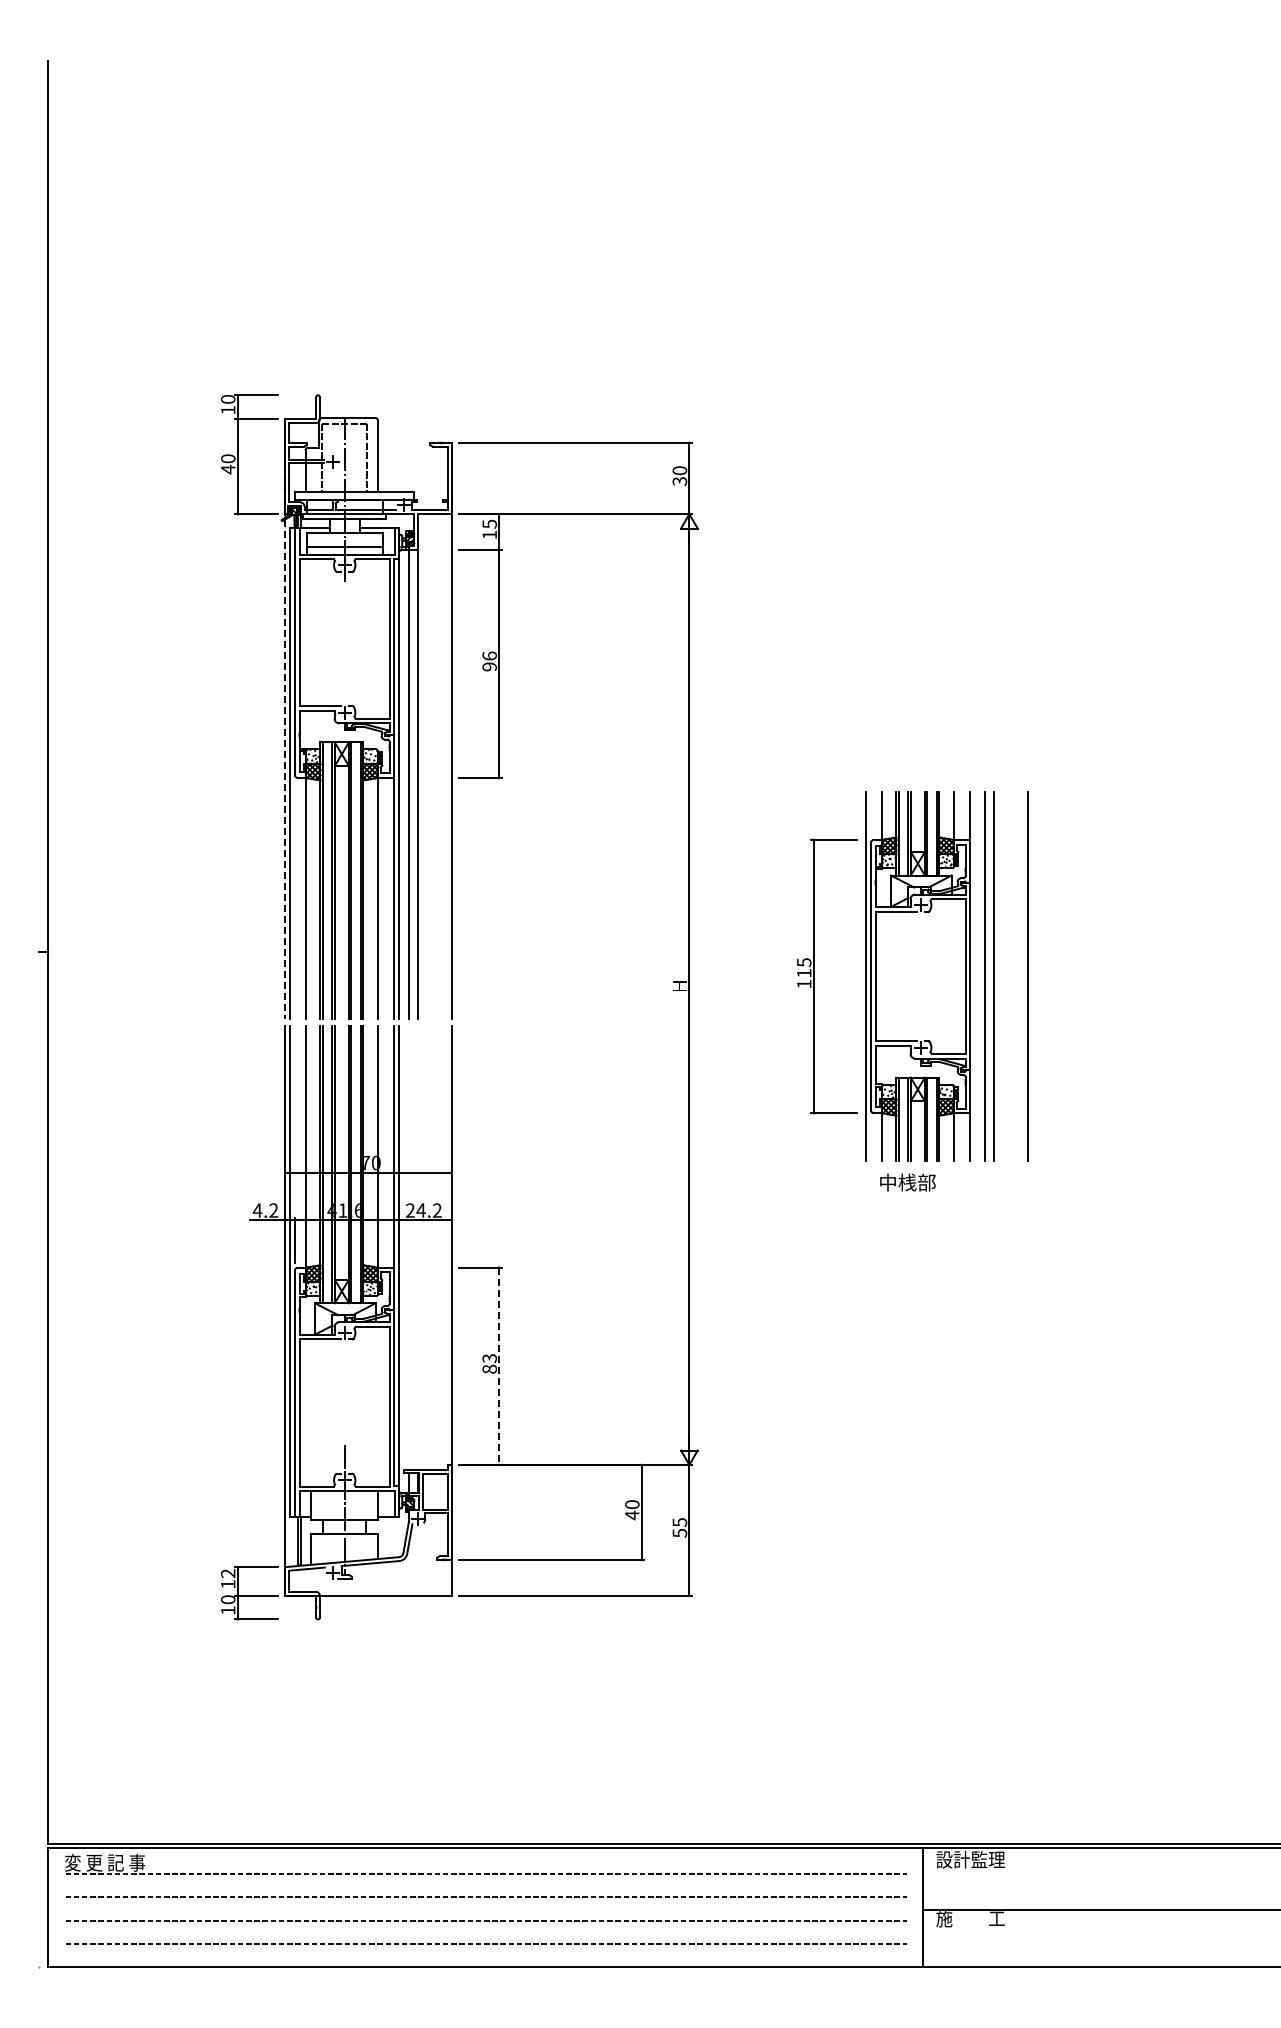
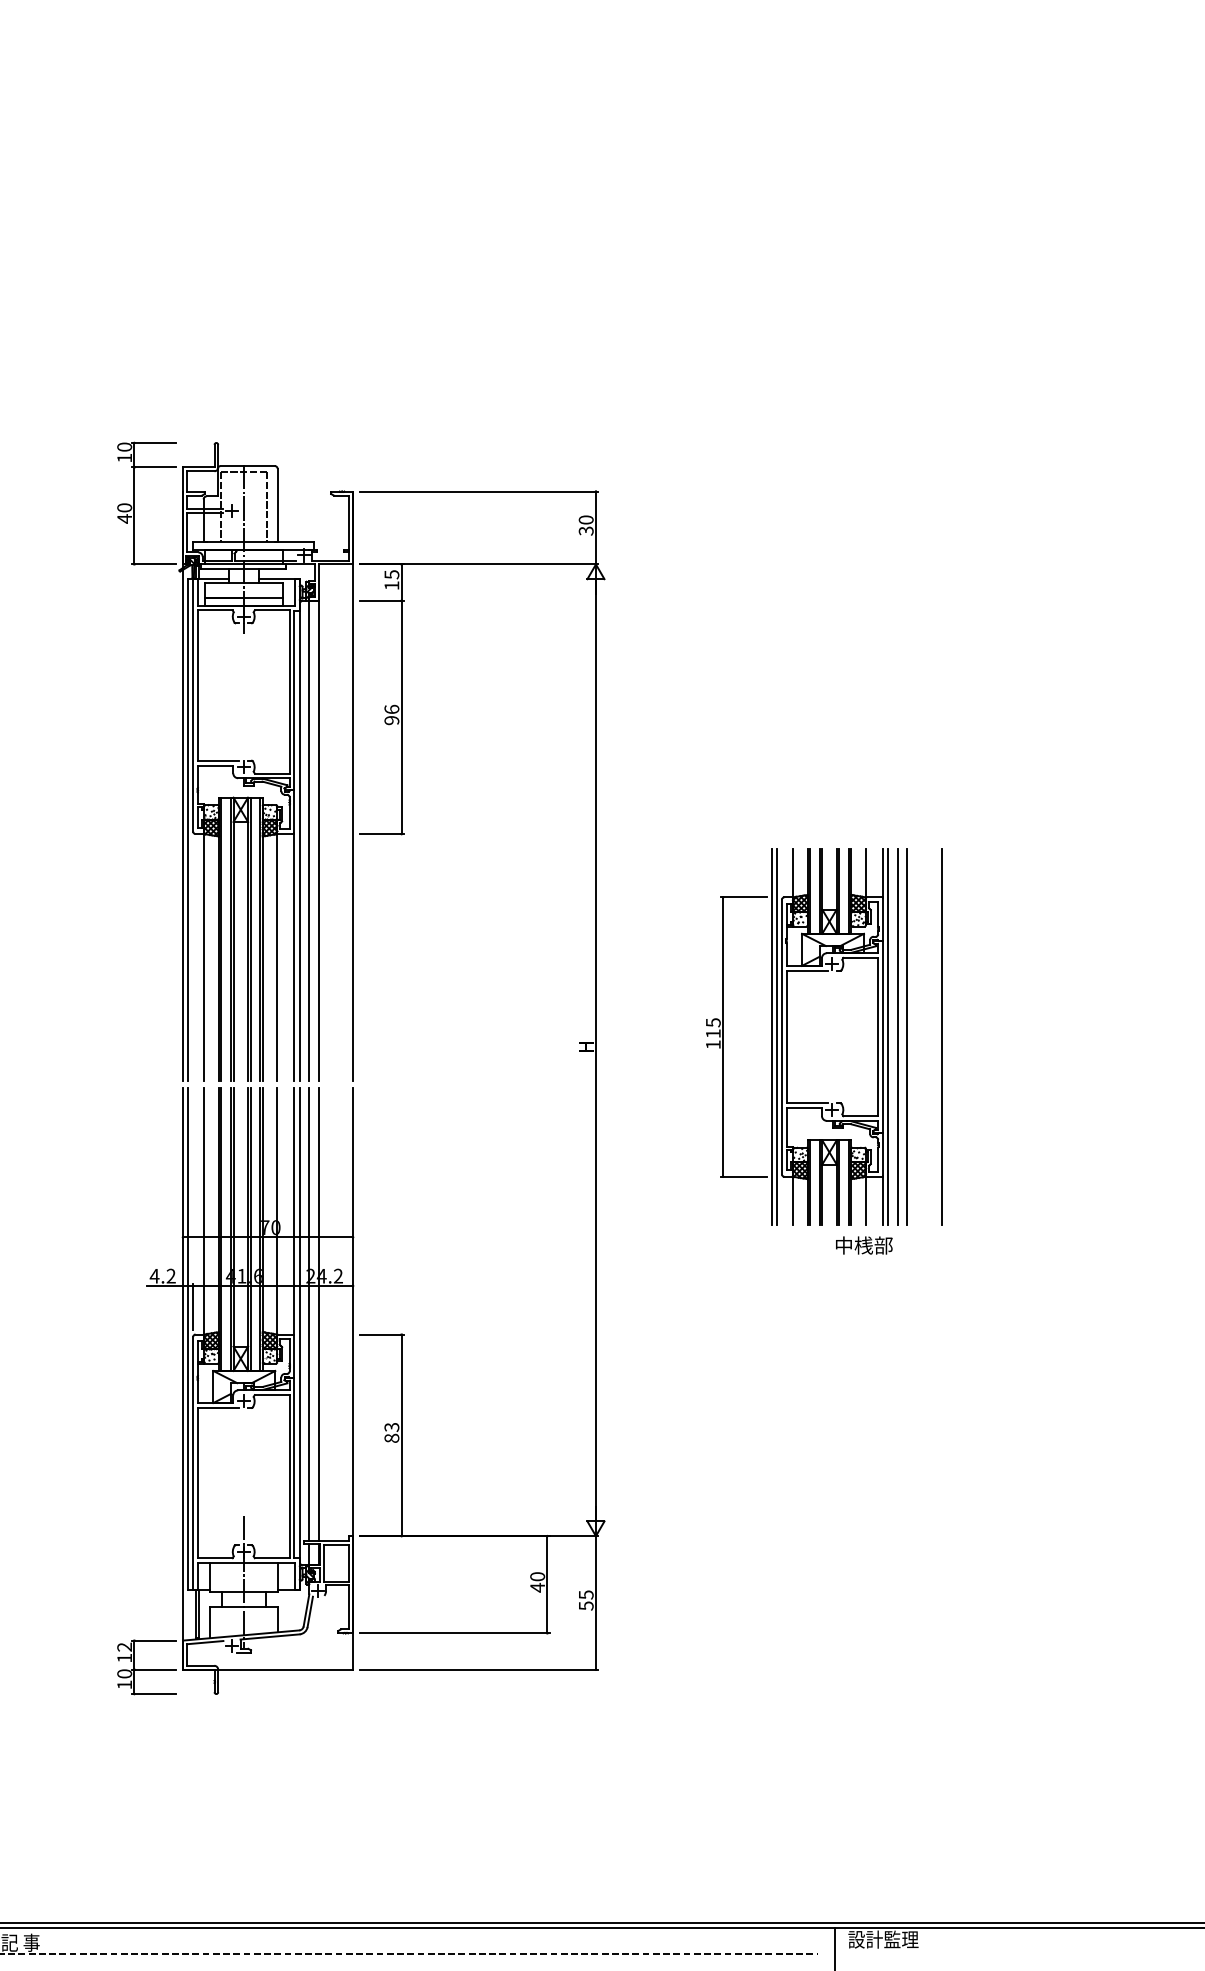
line: (285, 731) -> (183, 786), dashed -> solid
line: (861, 976) -> (771, 1036), added
line: (975, 976) -> (888, 1036), added
text: (907, 1182) -> (863, 1245), moved
line: (408, 1247) -> (308, 1313), added
line: (418, 1247) -> (319, 1313), added
line: (499, 1366) -> (401, 1435), dashed -> solid

